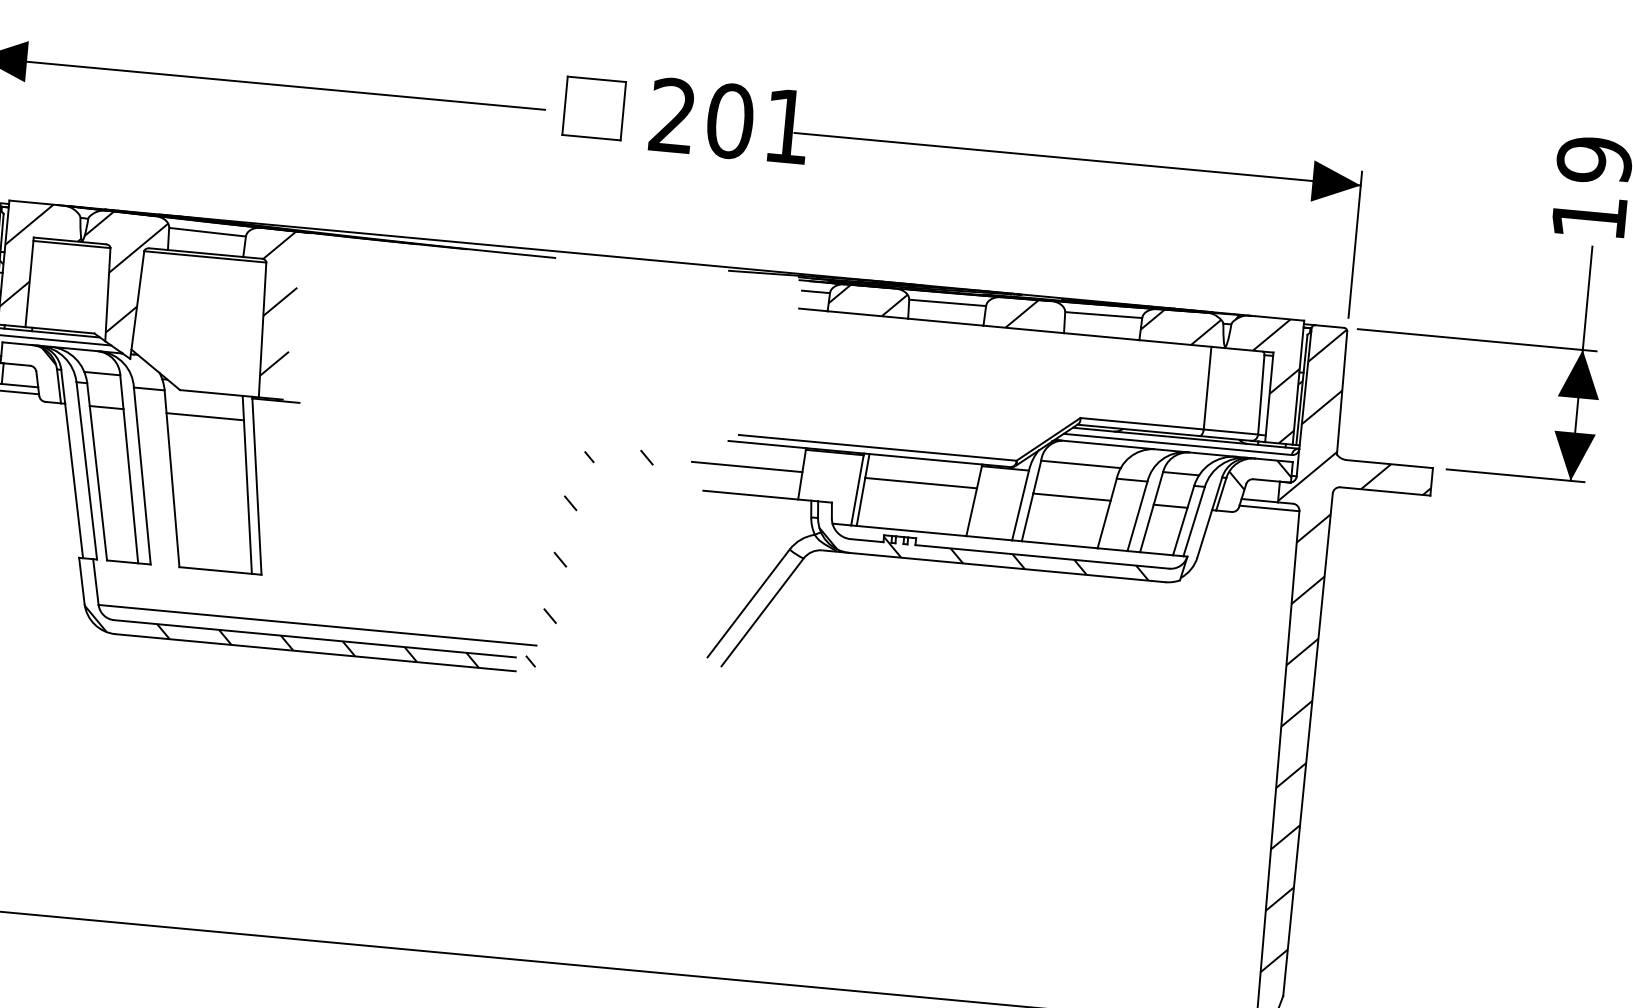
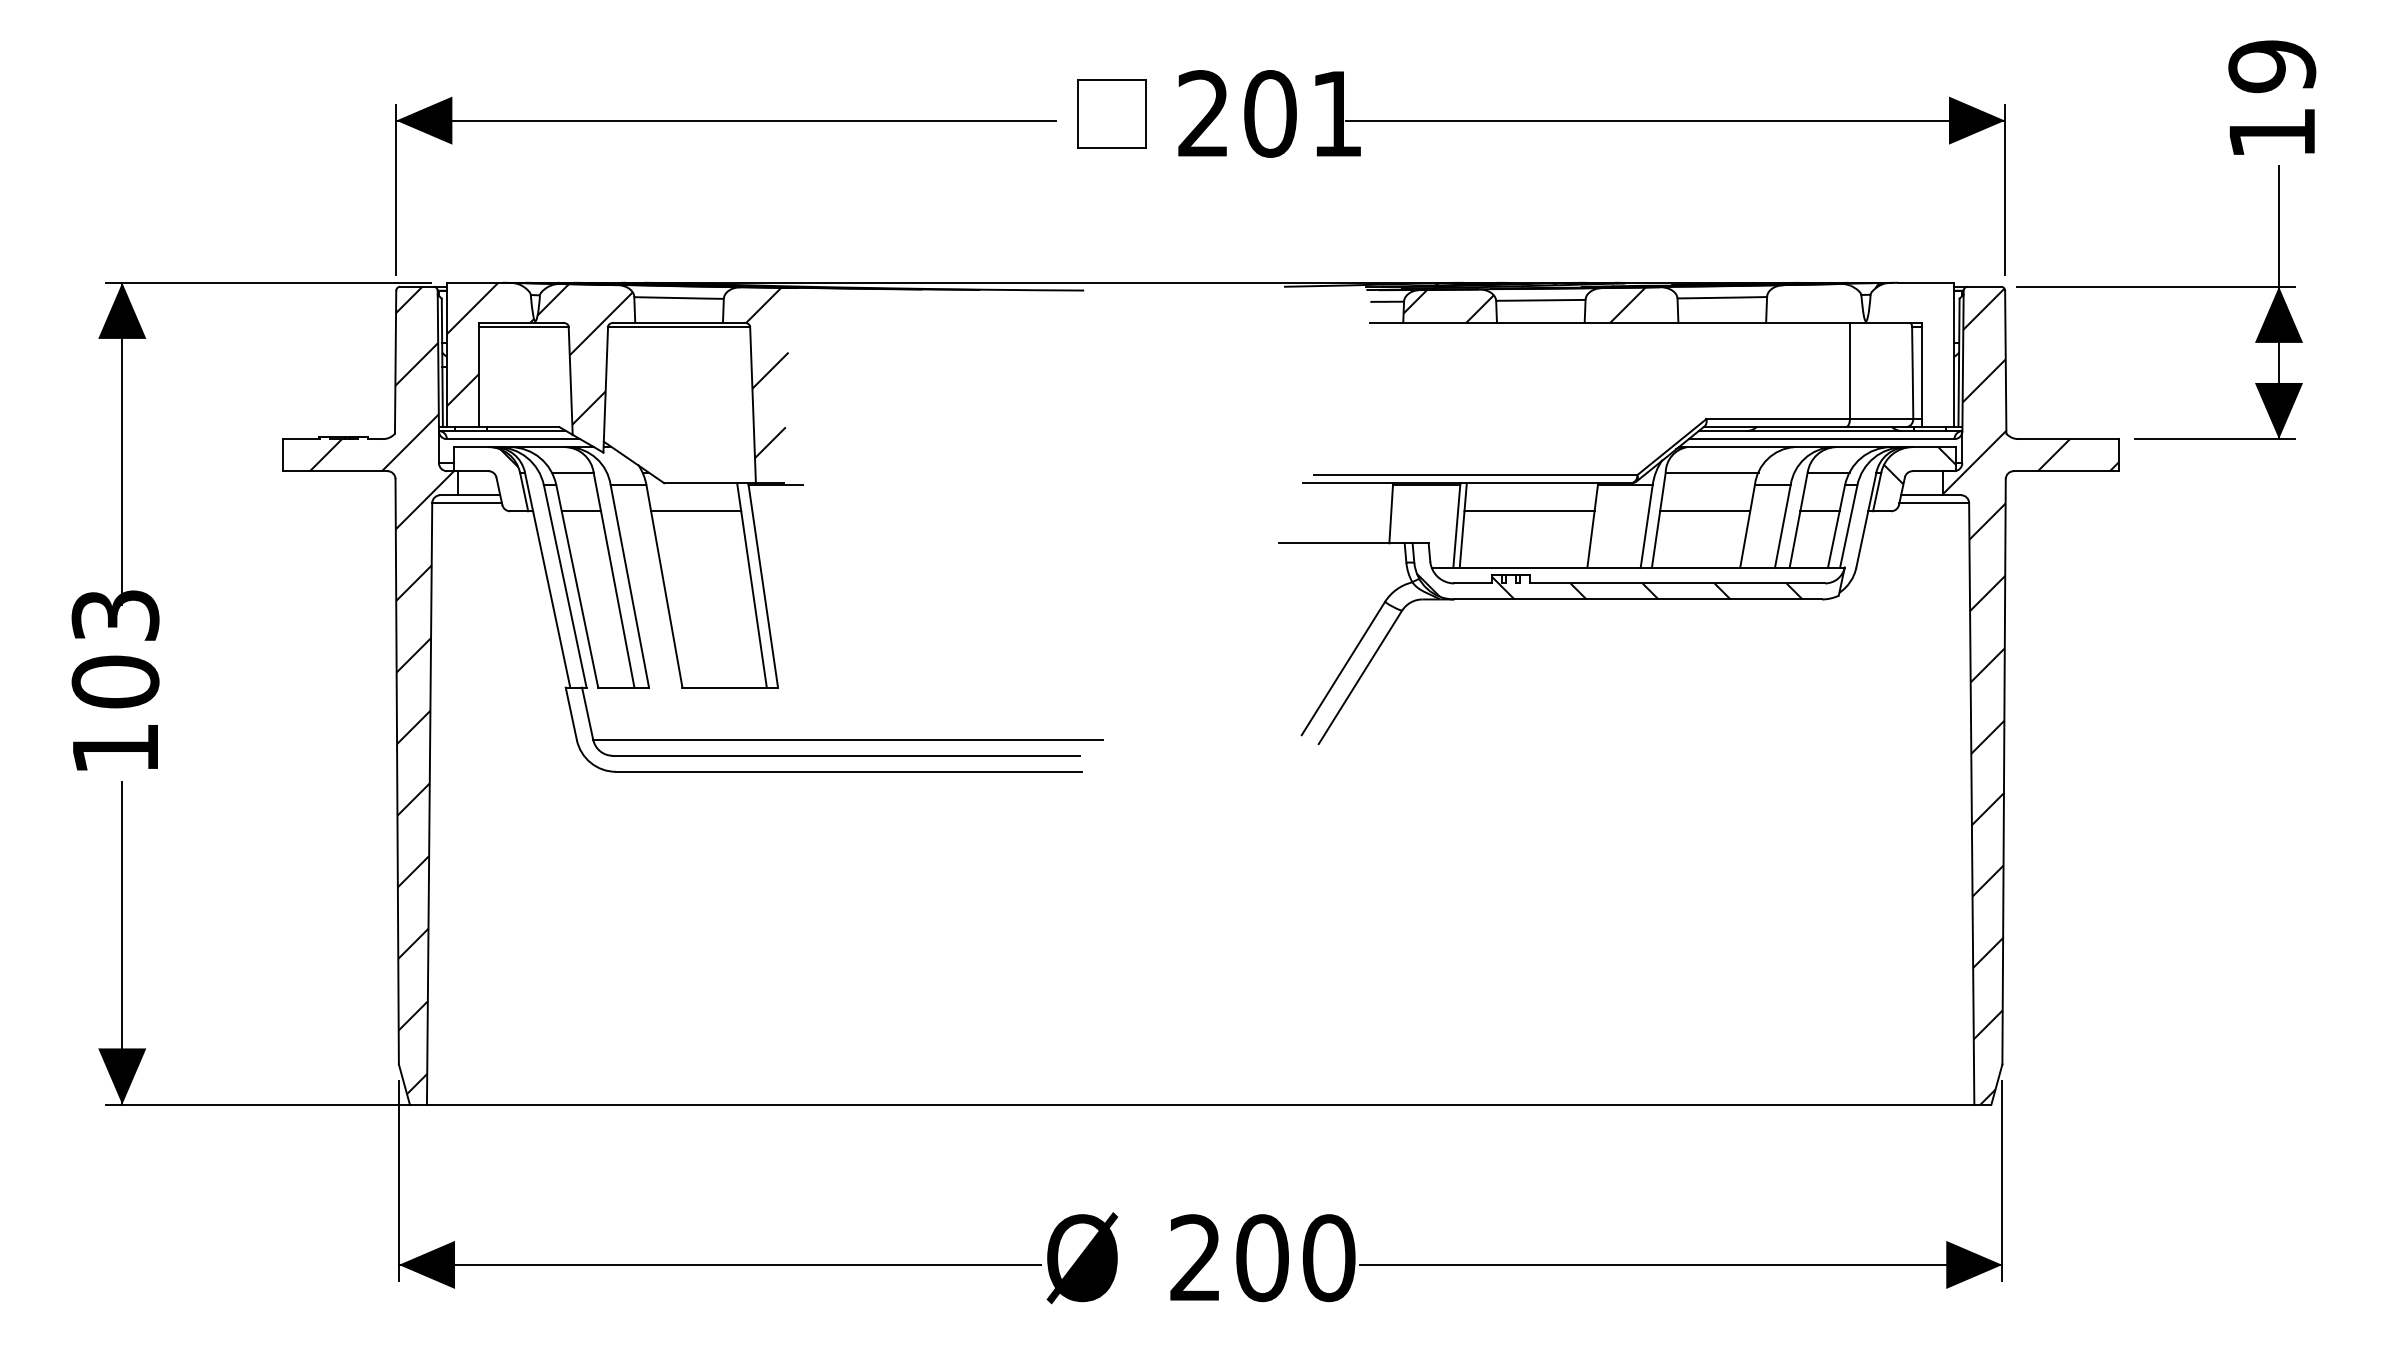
hatch: (1217, 374) -> (1860, 354), removed
line: (746, 467) -> (1326, 511), removed
hatch: (368, 541) -> (897, 637), removed

